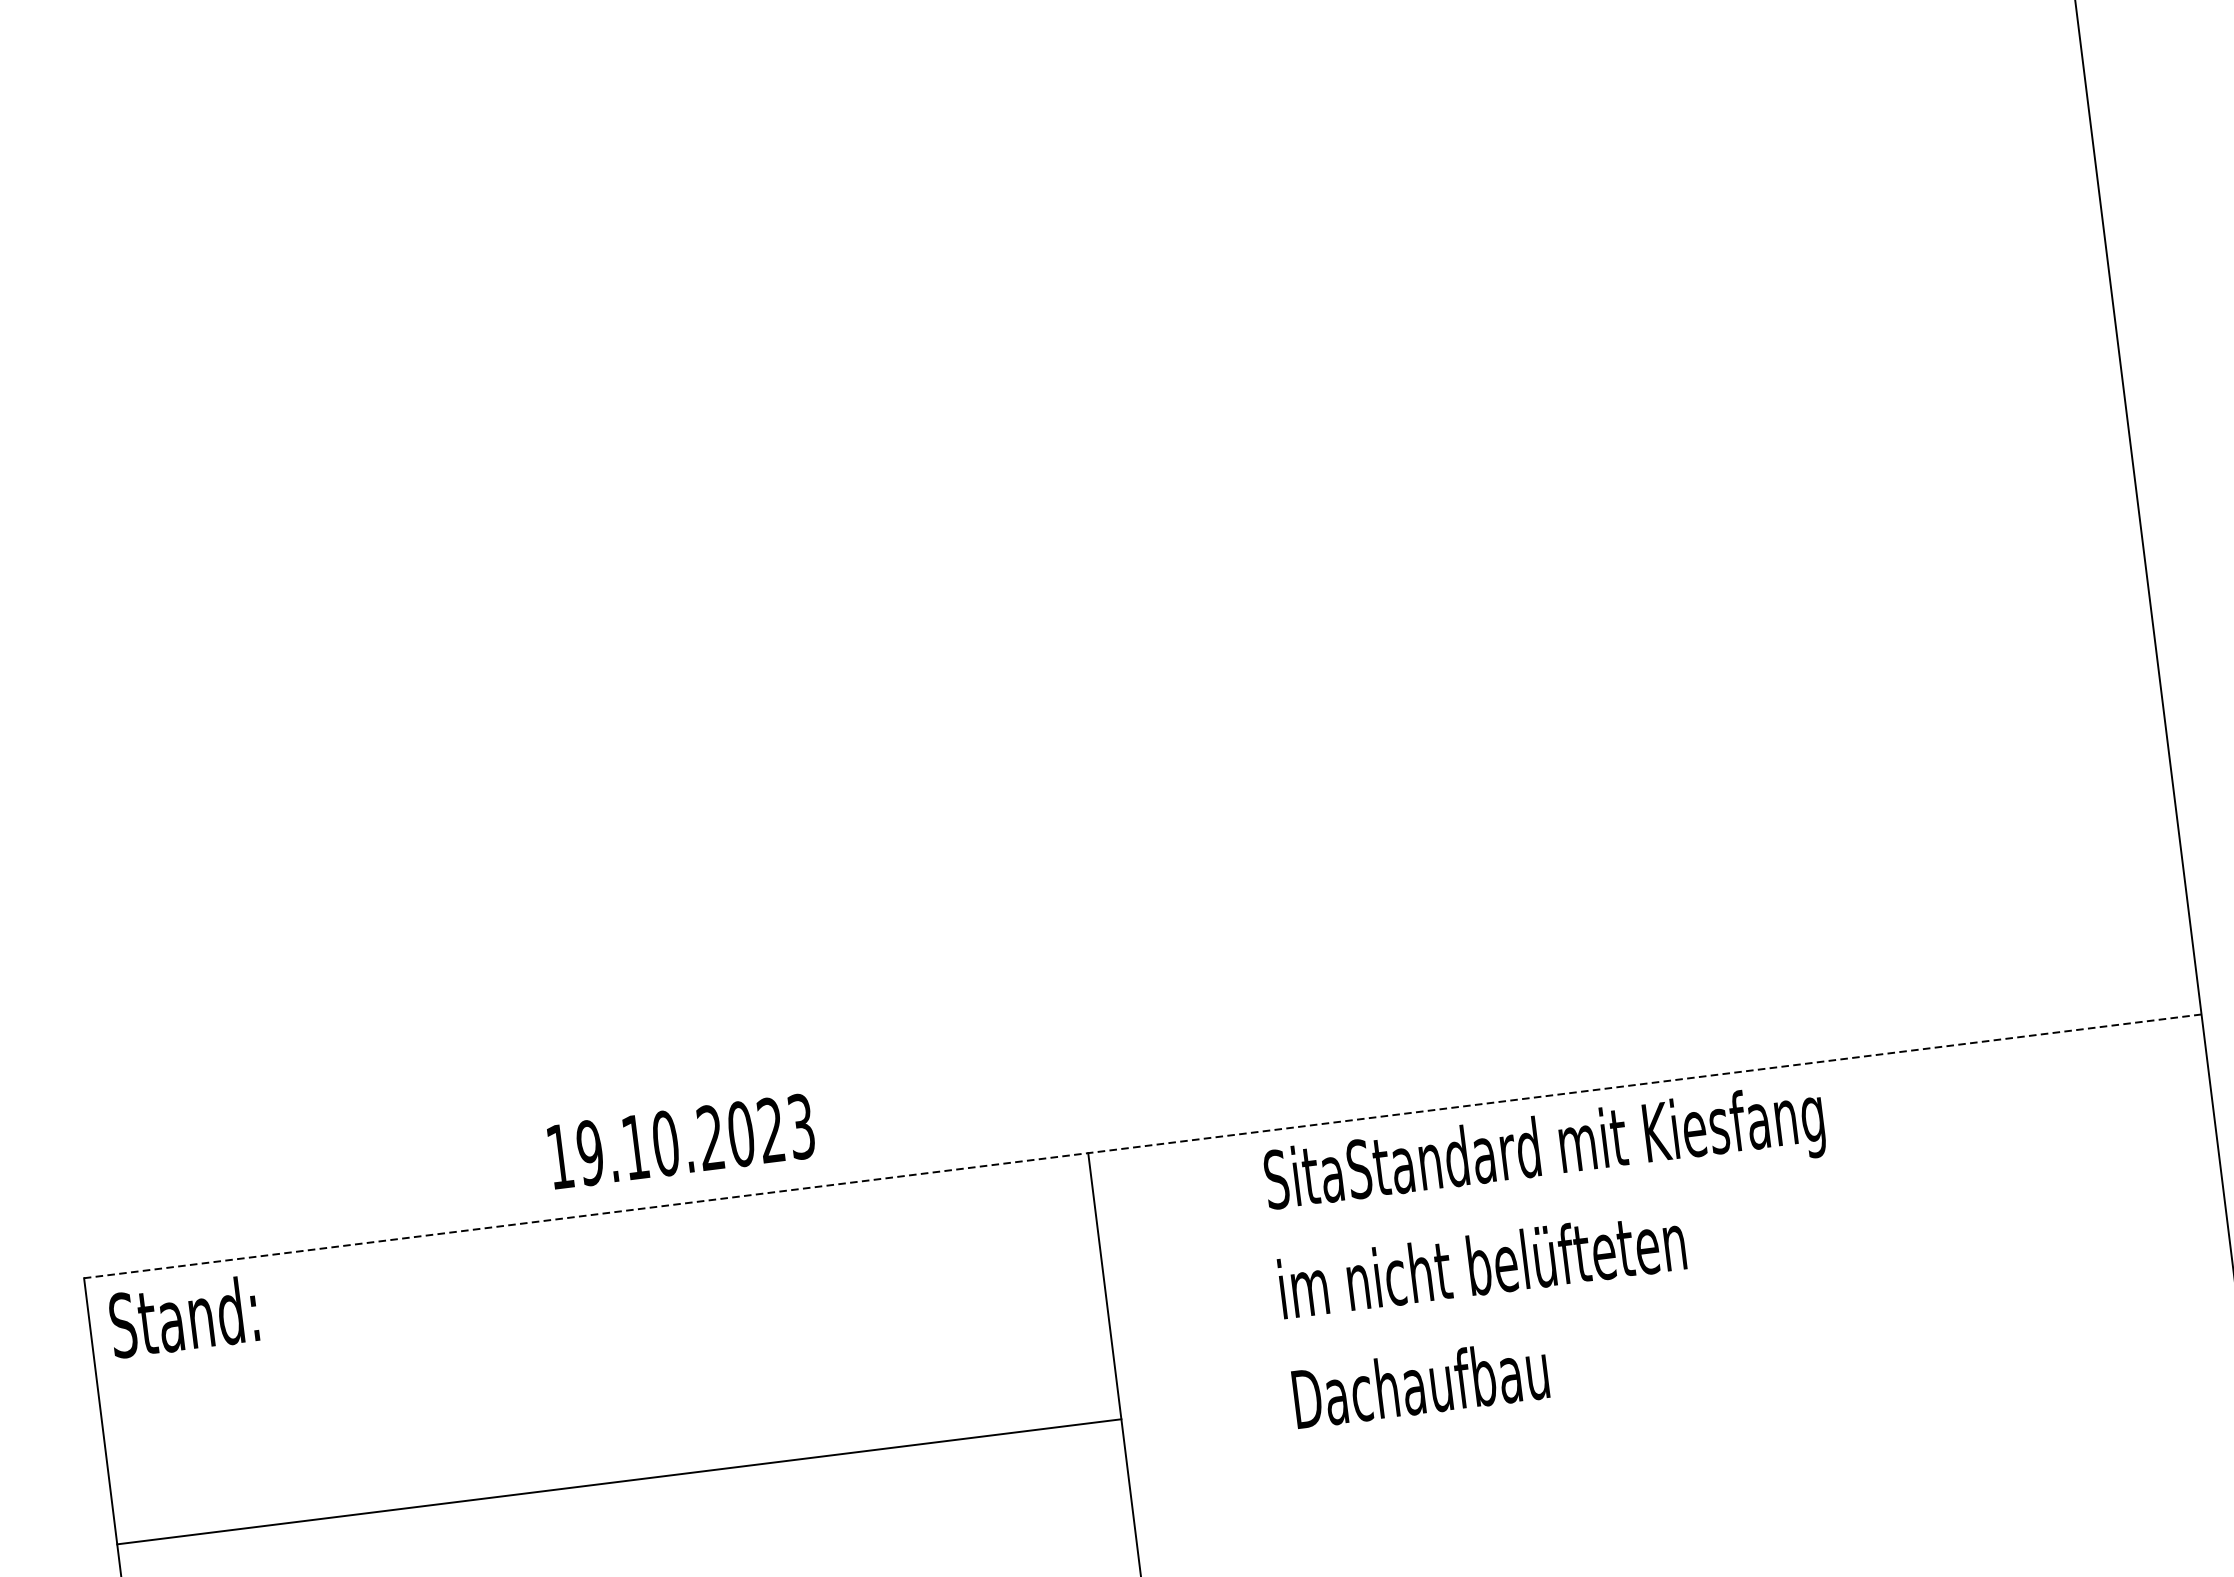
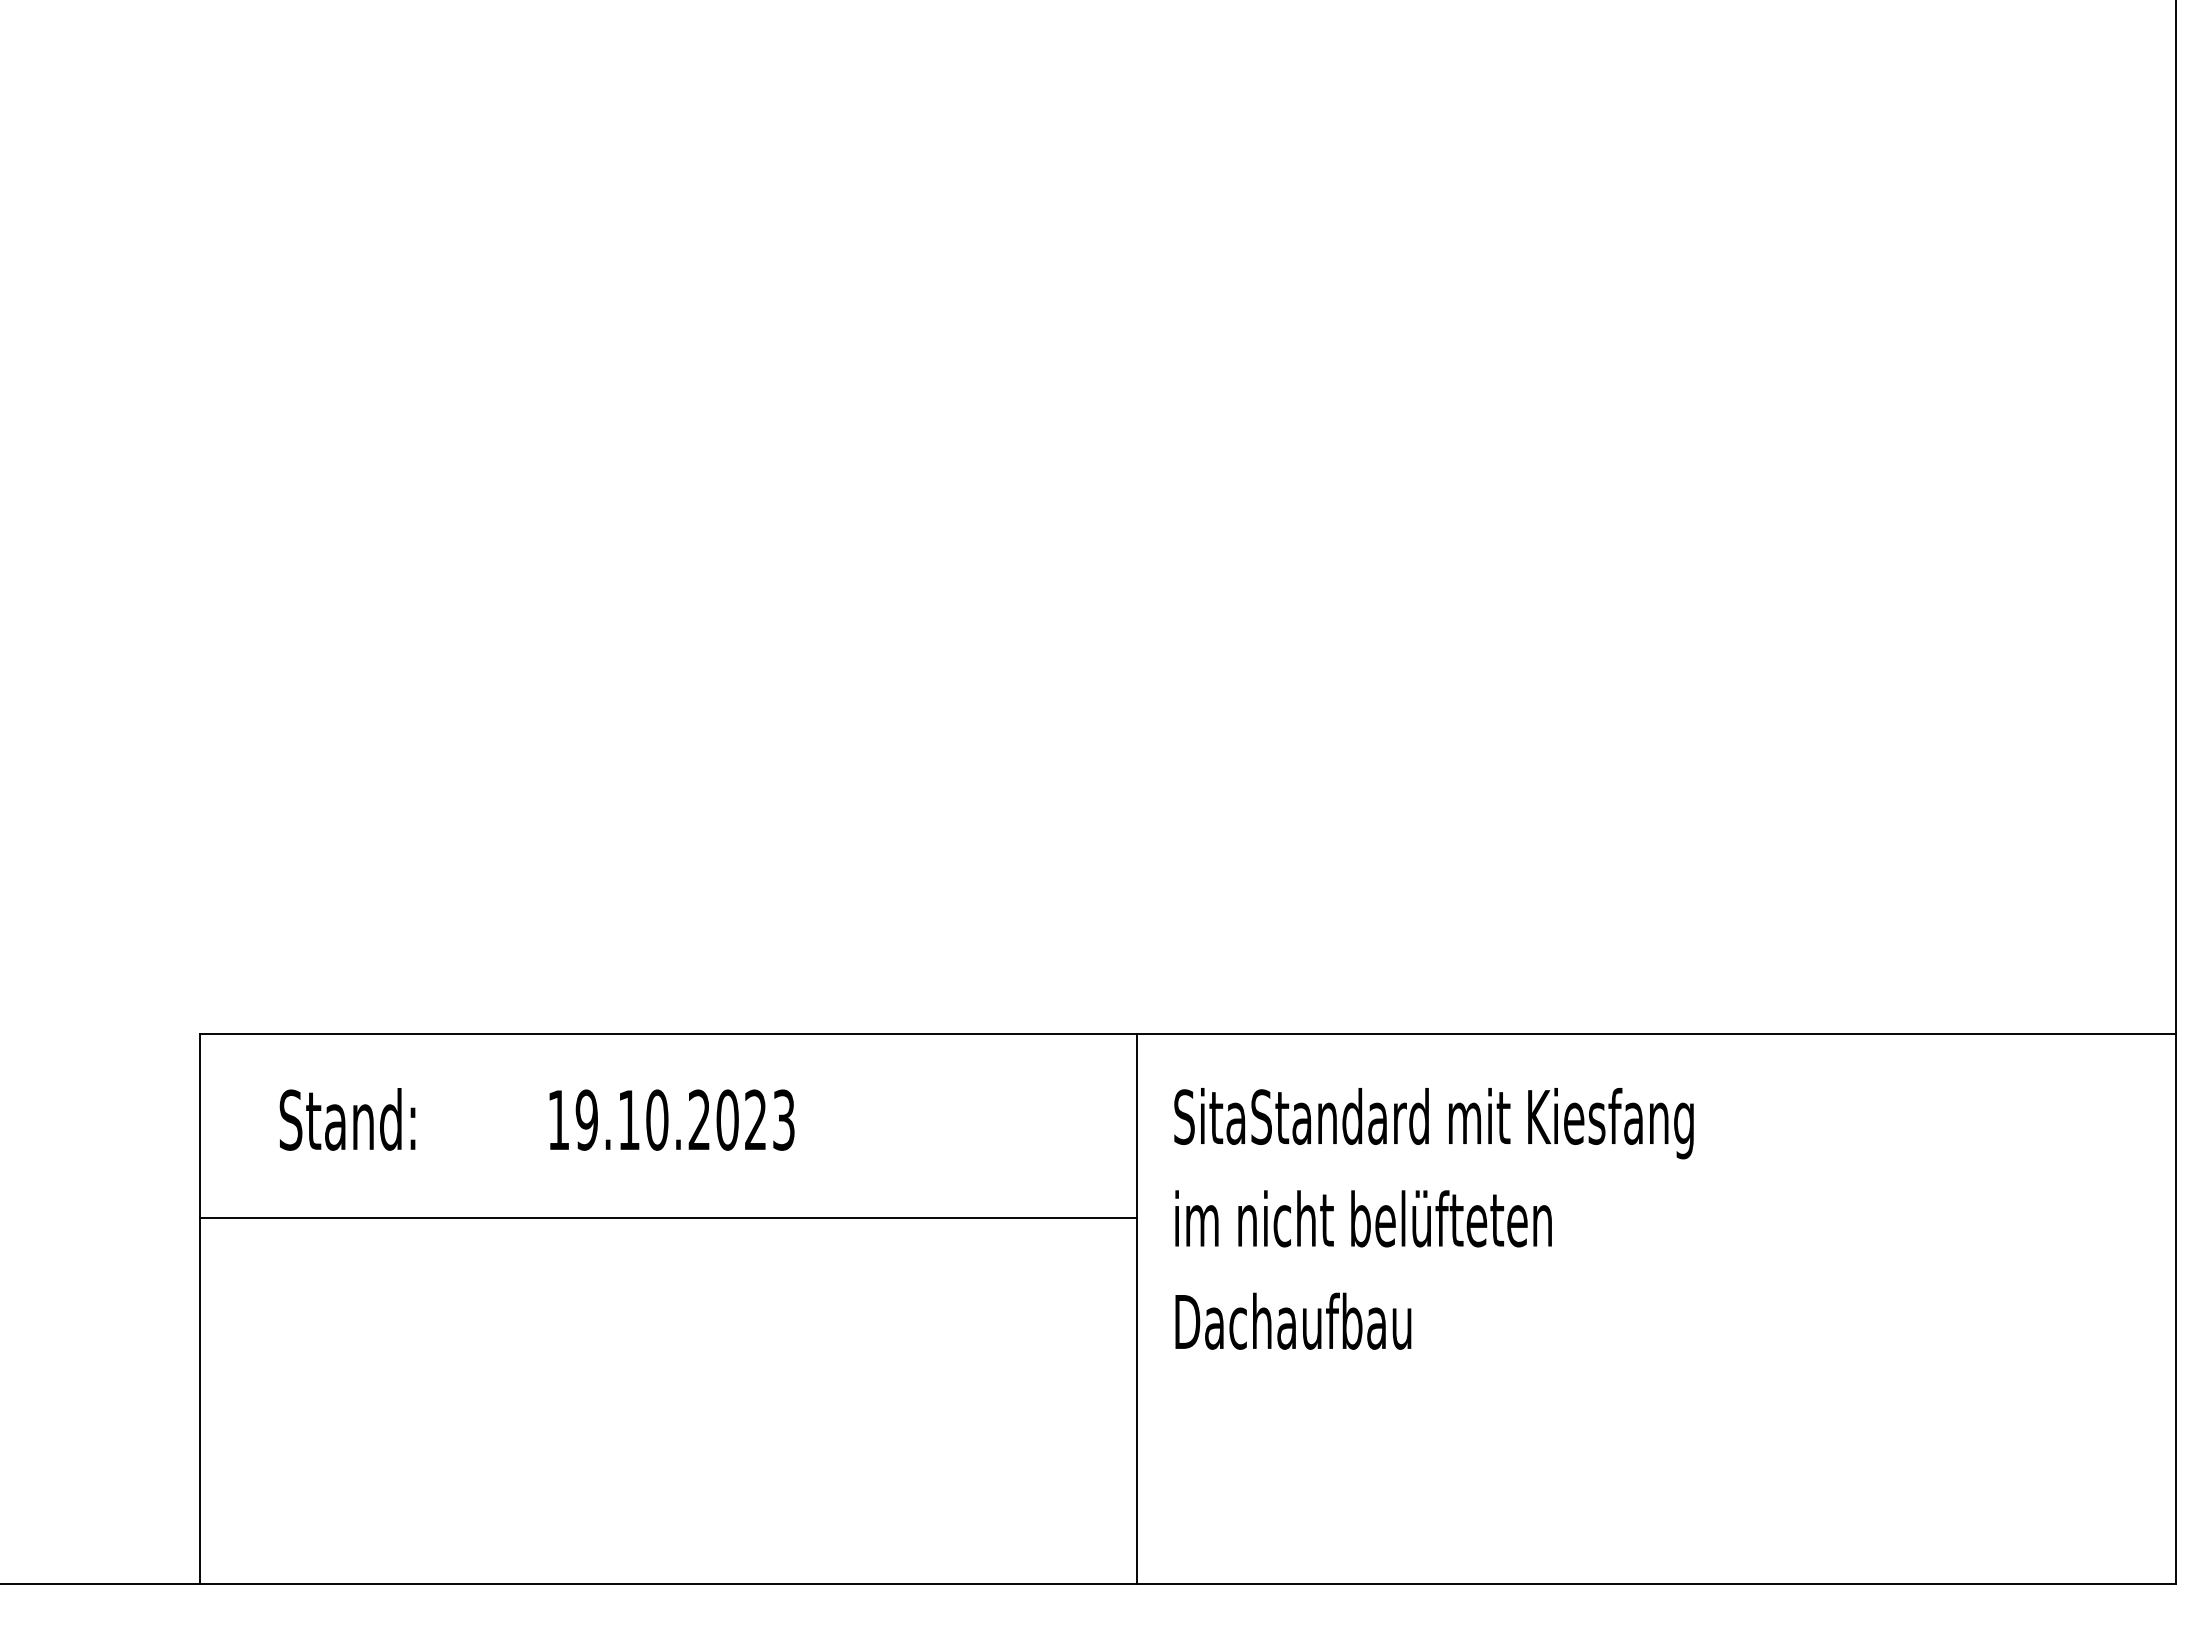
text: (680, 1140) -> (671, 1119), moved
line: (1143, 1146) -> (1188, 1034), dashed -> solid
text: (1557, 1254) -> (1433, 1218), moved
text: (183, 1317) -> (347, 1119), moved
line: (618, 1481) -> (668, 1217), moved

